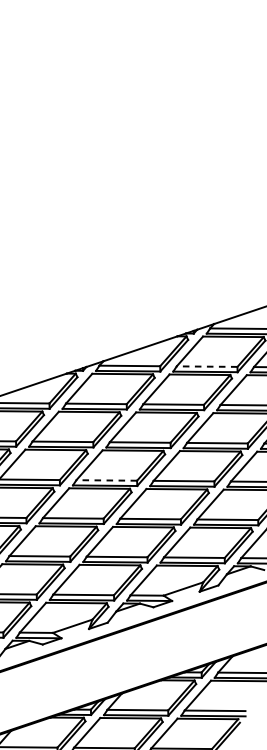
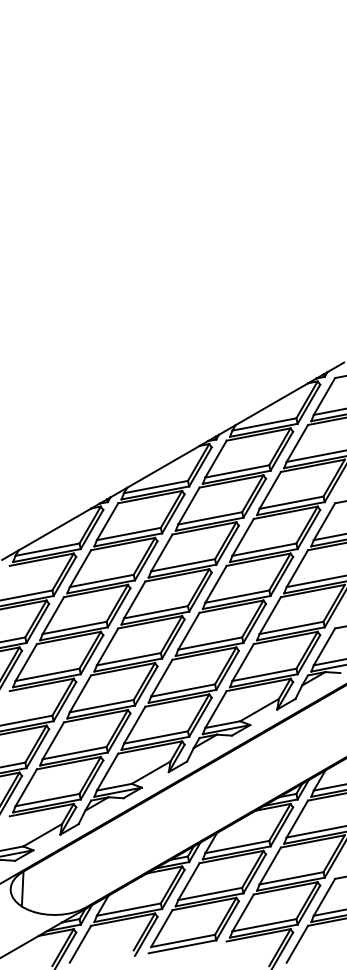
line: (207, 366) -> (237, 471), dashed -> solid
line: (107, 480) -> (156, 612), dashed -> solid

